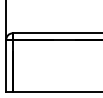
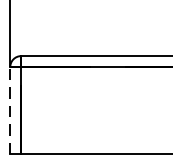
line: (6, 65) -> (10, 110), solid -> dashed

